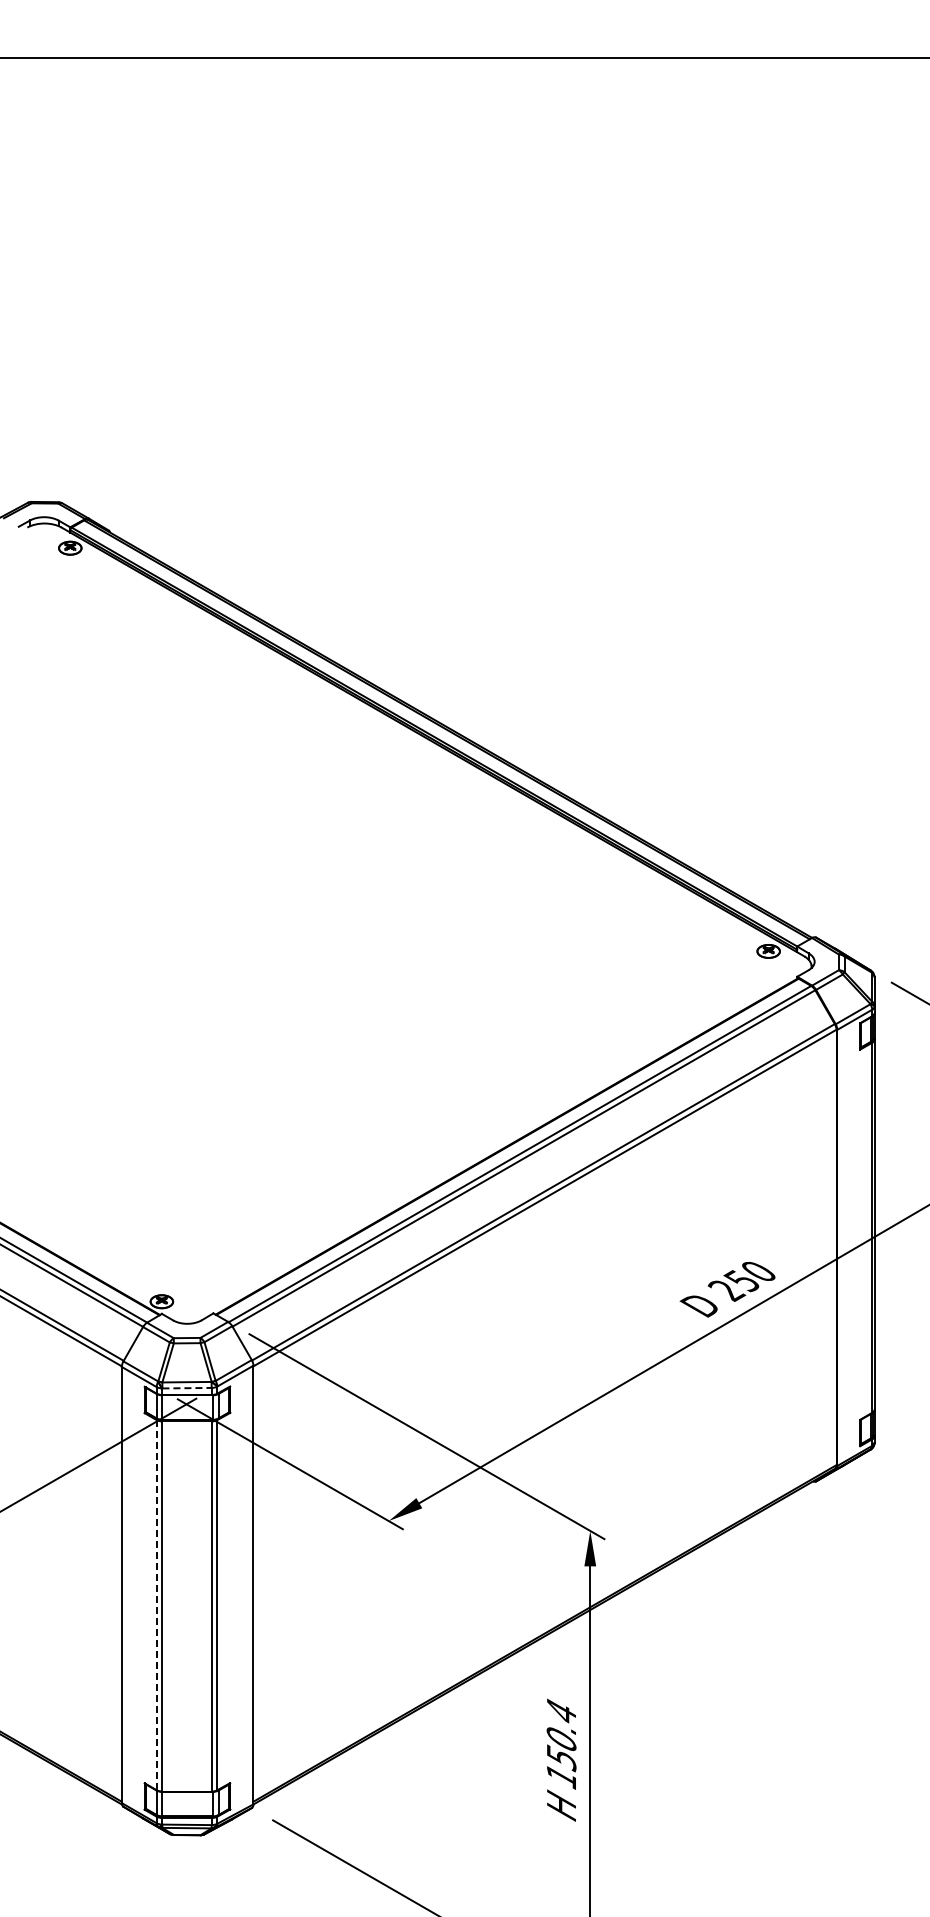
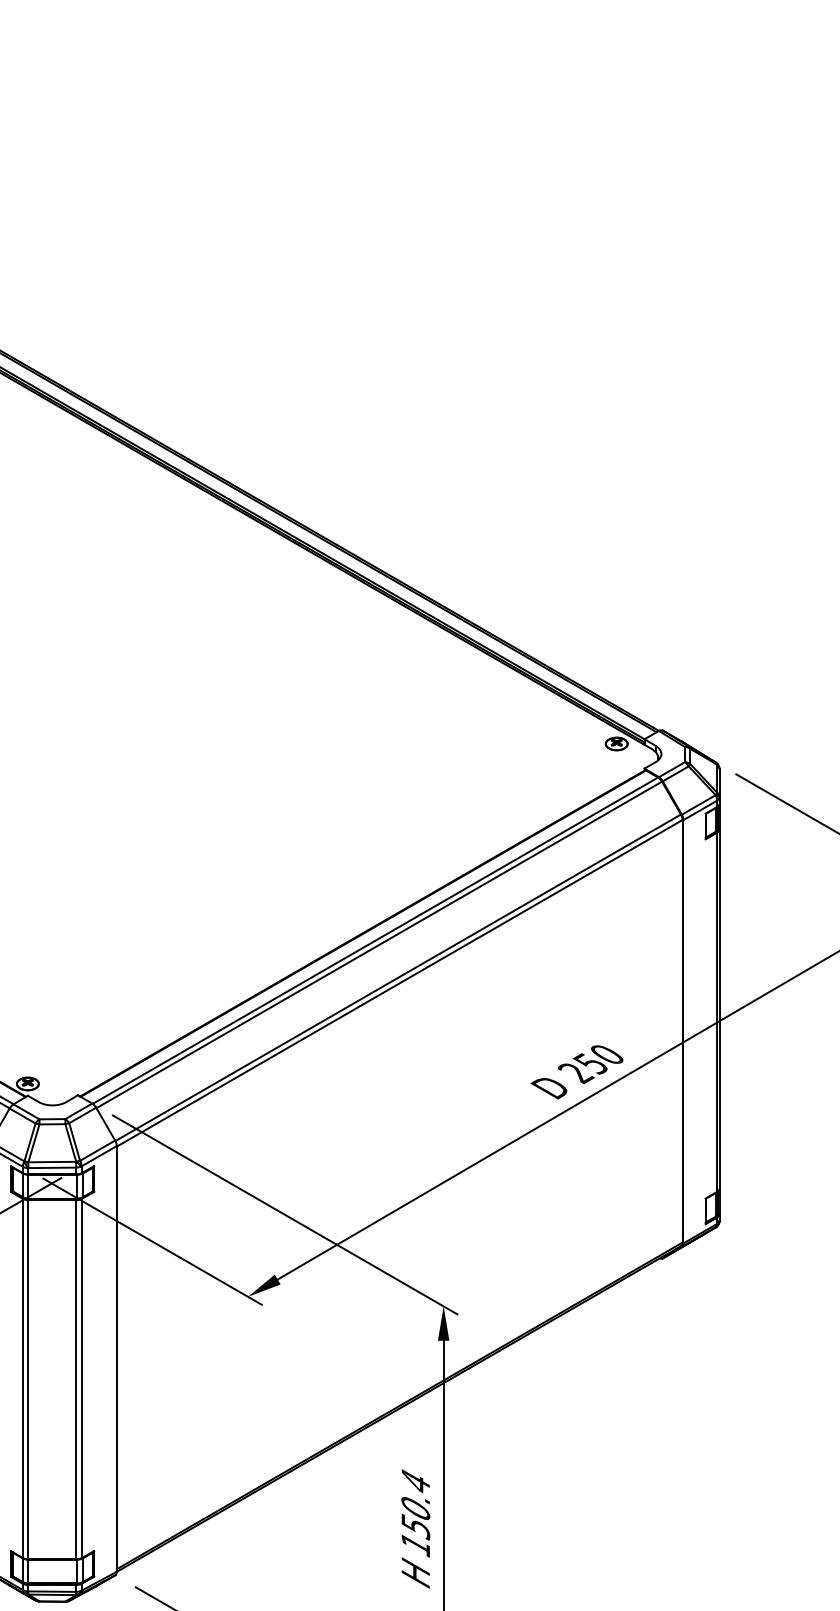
line: (187, 1388) -> (52, 1168), dashed -> solid
line: (156, 1605) -> (22, 1378), dashed -> solid

